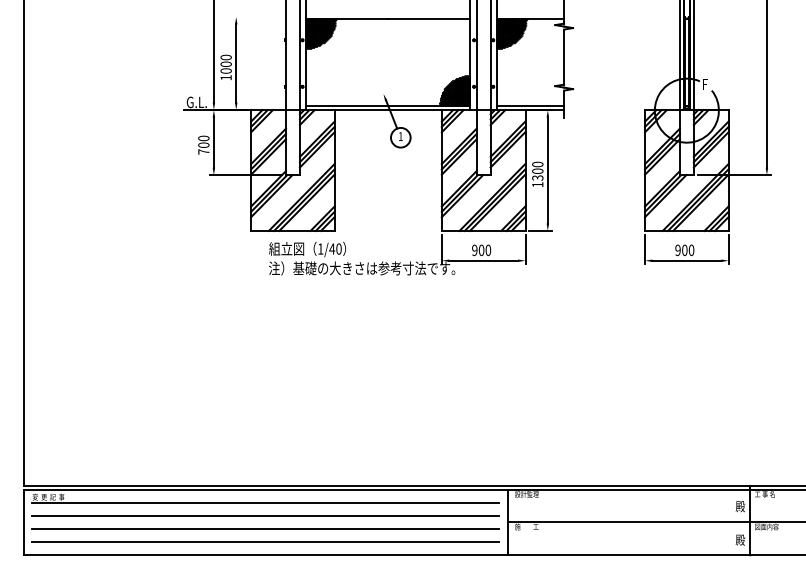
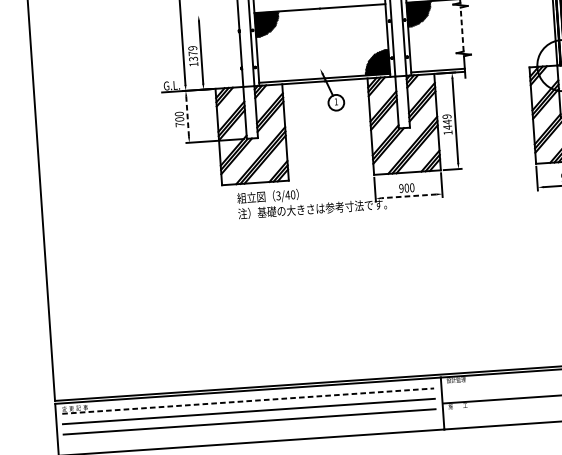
line: (564, 57) -> (462, 29), solid -> dashed
text: (225, 63) -> (192, 53), 1000 -> 1379
line: (213, 142) -> (187, 116), solid -> dashed
text: (537, 171) -> (447, 122), 1300 -> 1449
text: (320, 248) -> (278, 195), 1/40 -> 3/40
line: (483, 260) -> (408, 196), solid -> dashed
line: (265, 502) -> (248, 400), solid -> dashed
line: (265, 541) -> (250, 431), removed

